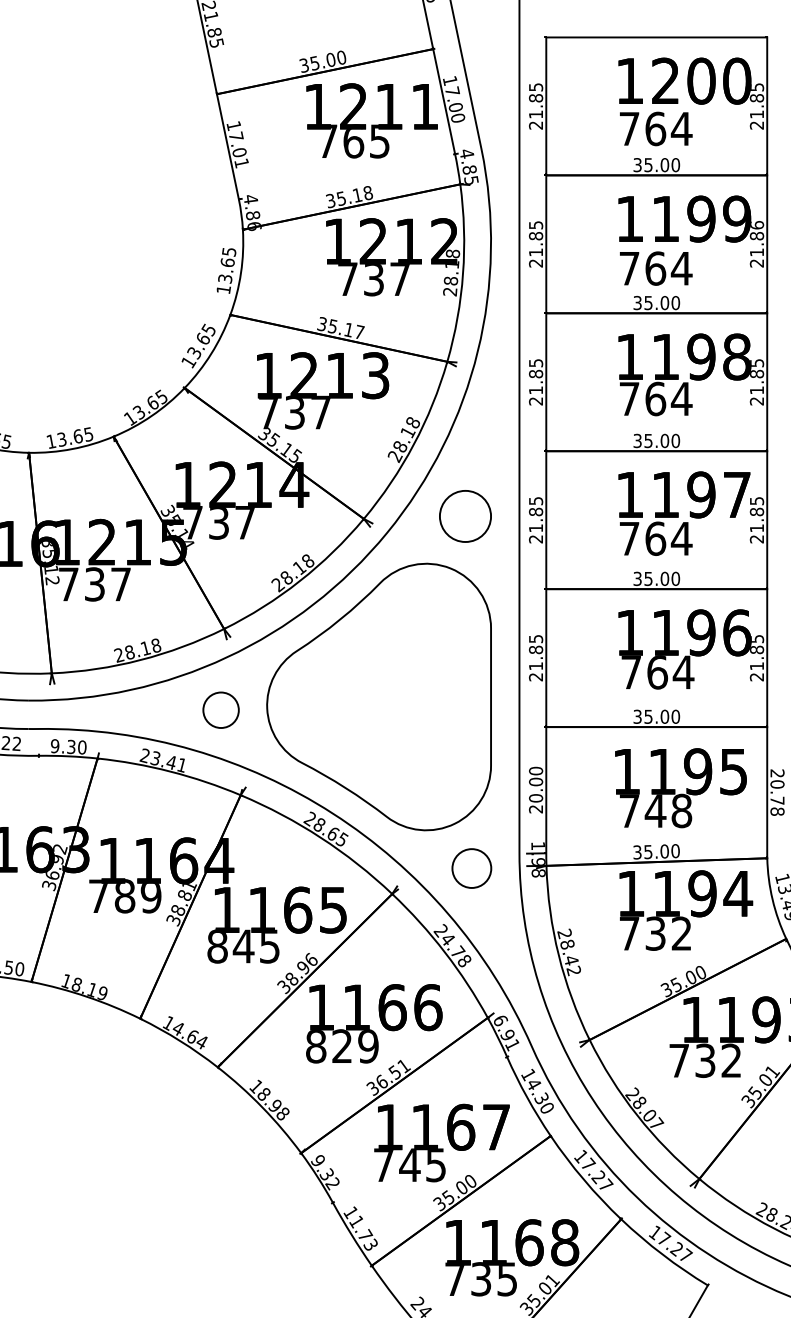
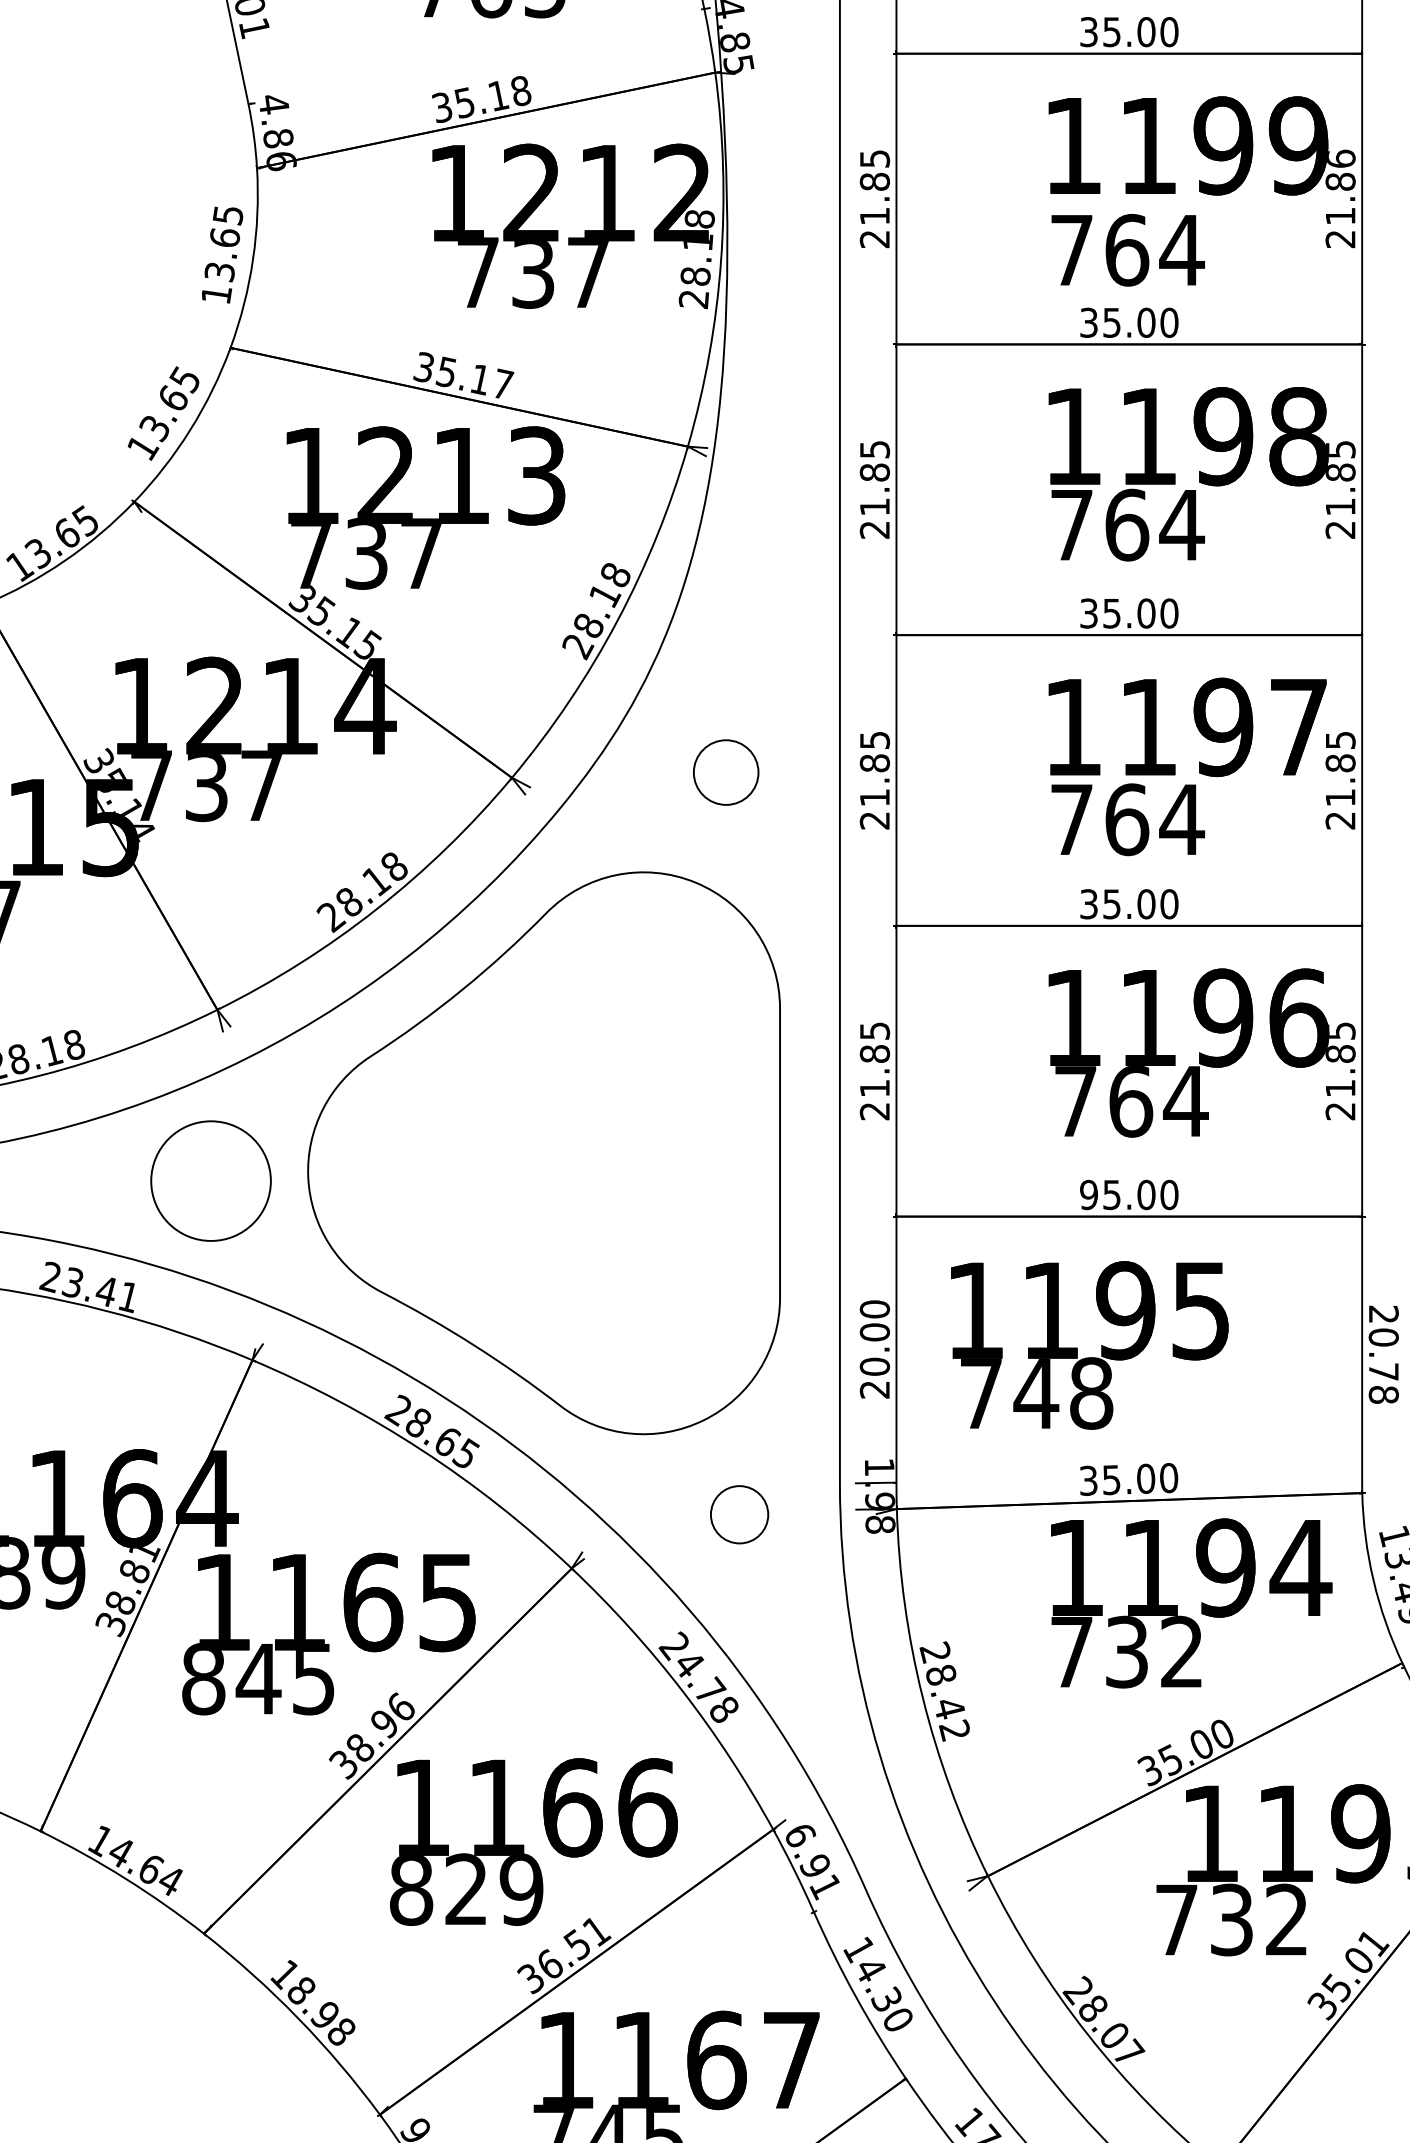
circle: (465, 516) -> (726, 772), size x0.6
circle: (220, 710) -> (209, 1181), size x1.6
text: (637, 716) -> (1088, 1194), 35.00 -> 95.00
text: (680, 788) -> (1088, 1346), moved
circle: (471, 868) -> (738, 1514), size x0.7

